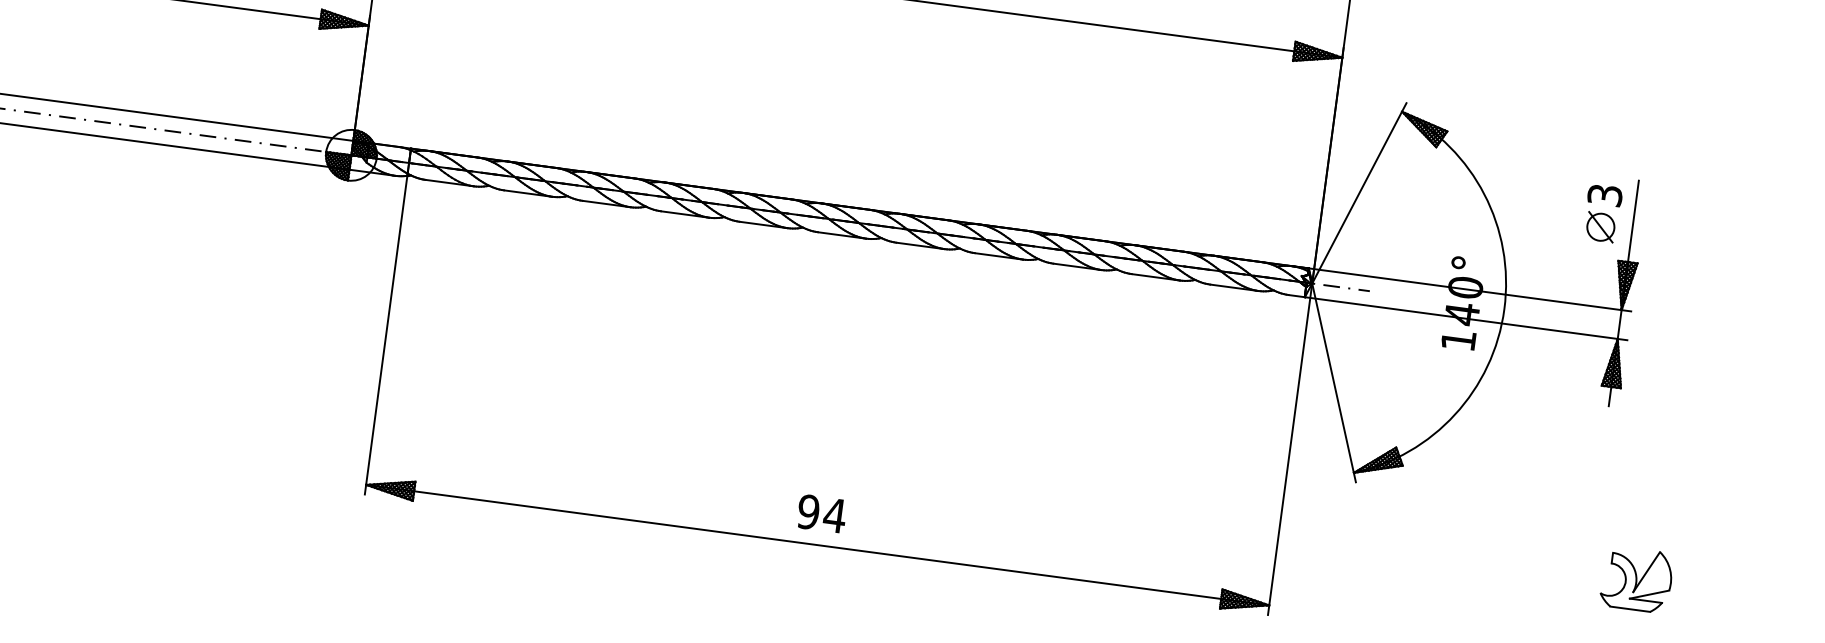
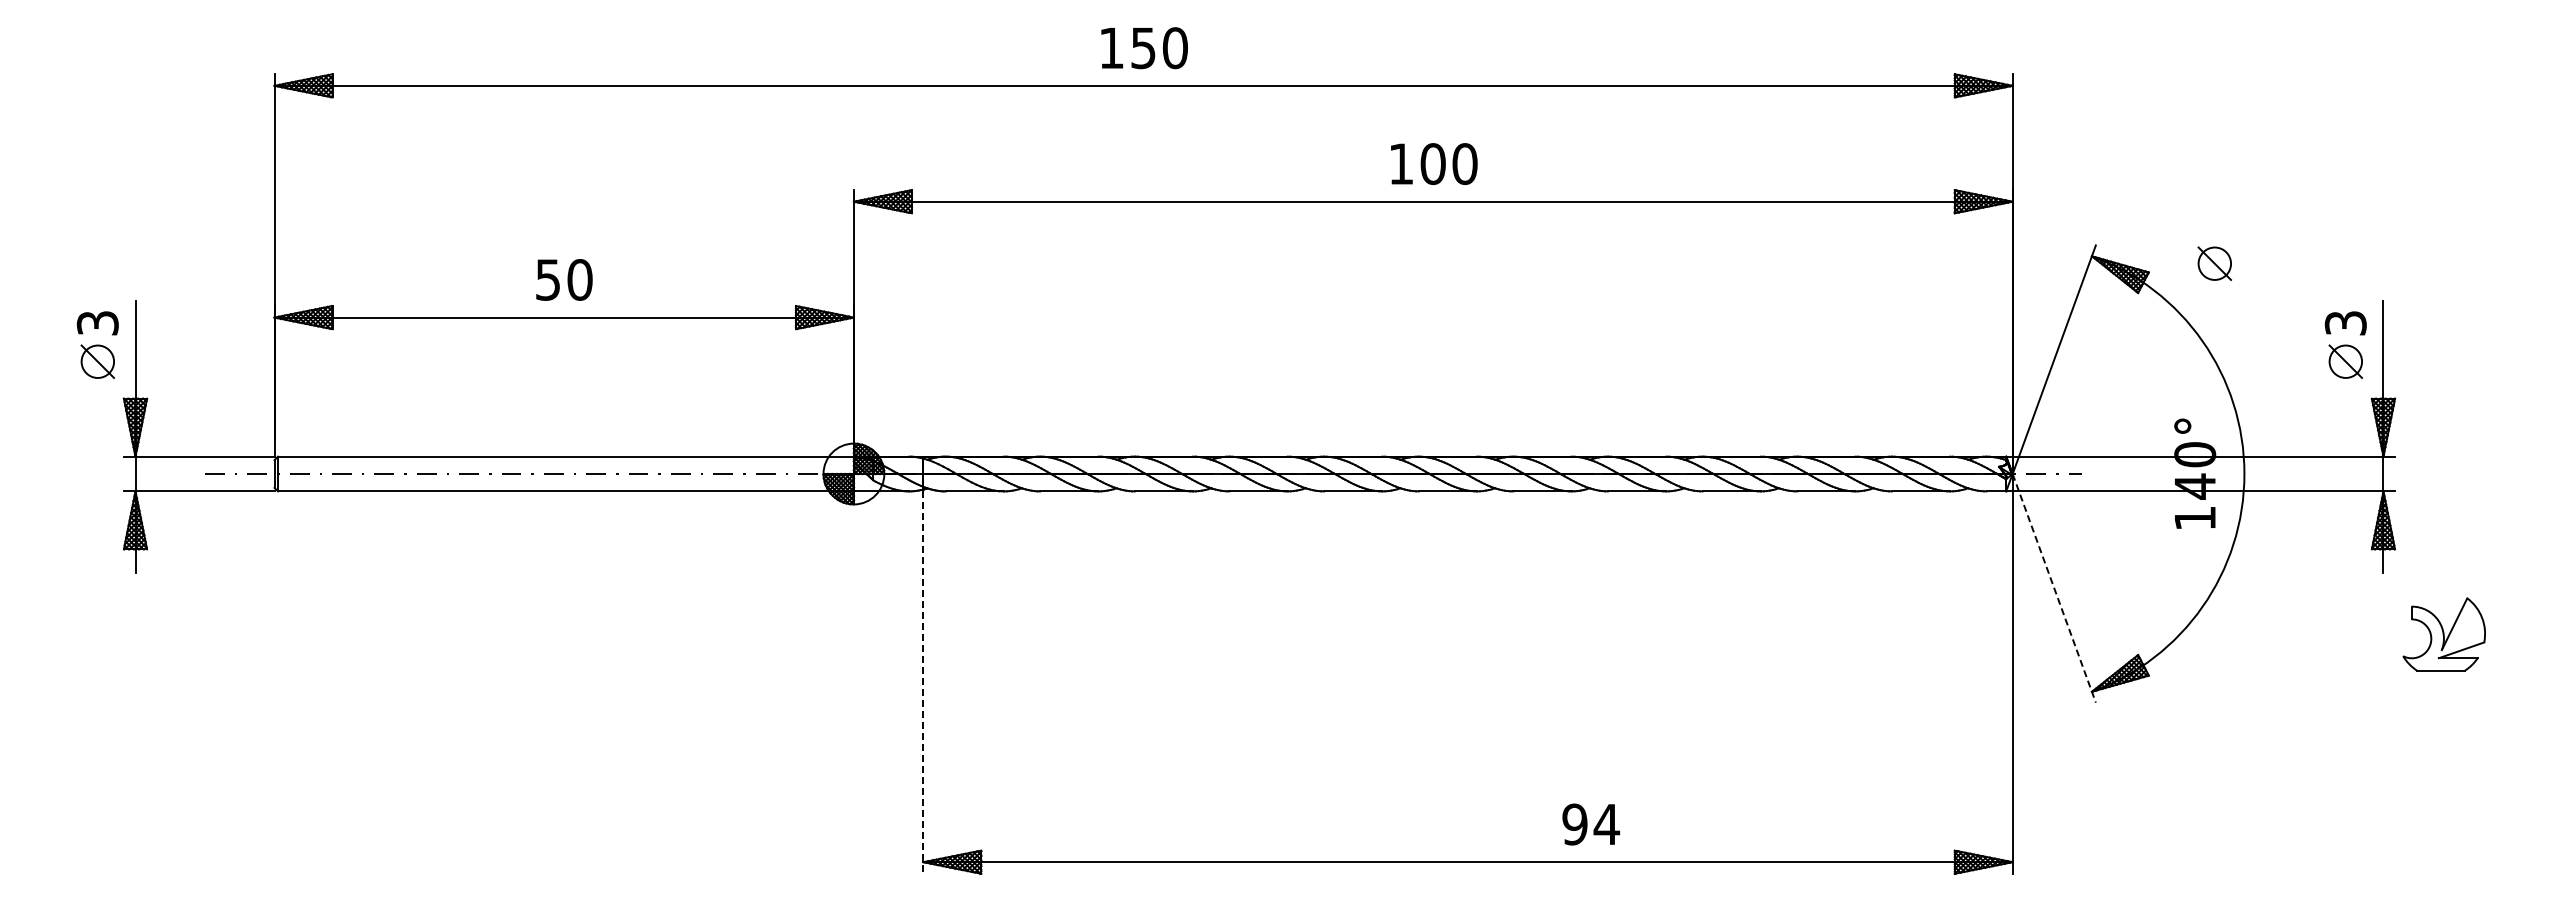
part: (1502, 131) -> (2214, 263), added
line: (385, 336) -> (923, 683), solid -> dashed
line: (1334, 383) -> (2054, 588), solid -> dashed
text: (821, 513) -> (1590, 824), moved
part: (1636, 579) -> (2443, 634), moved

